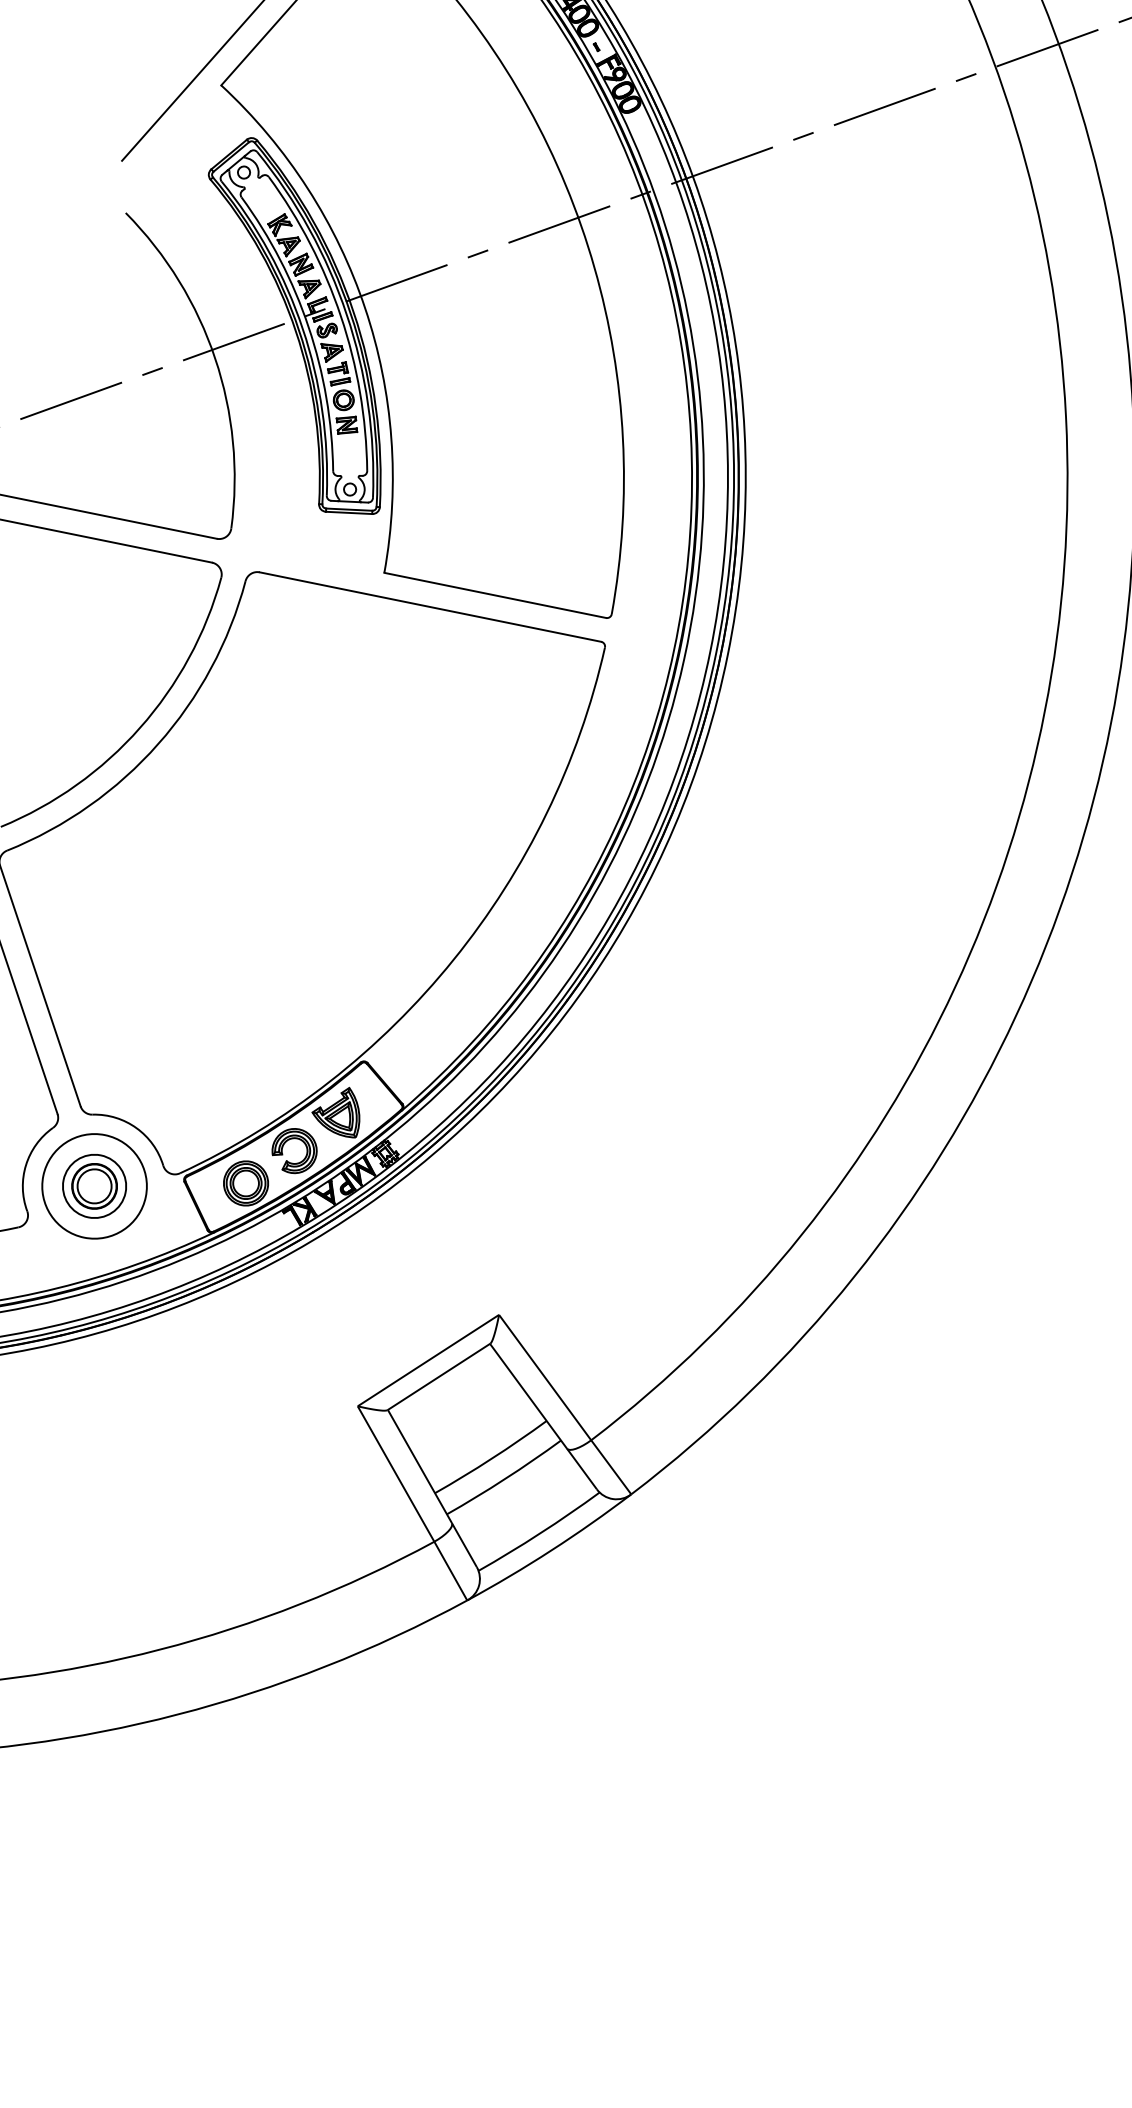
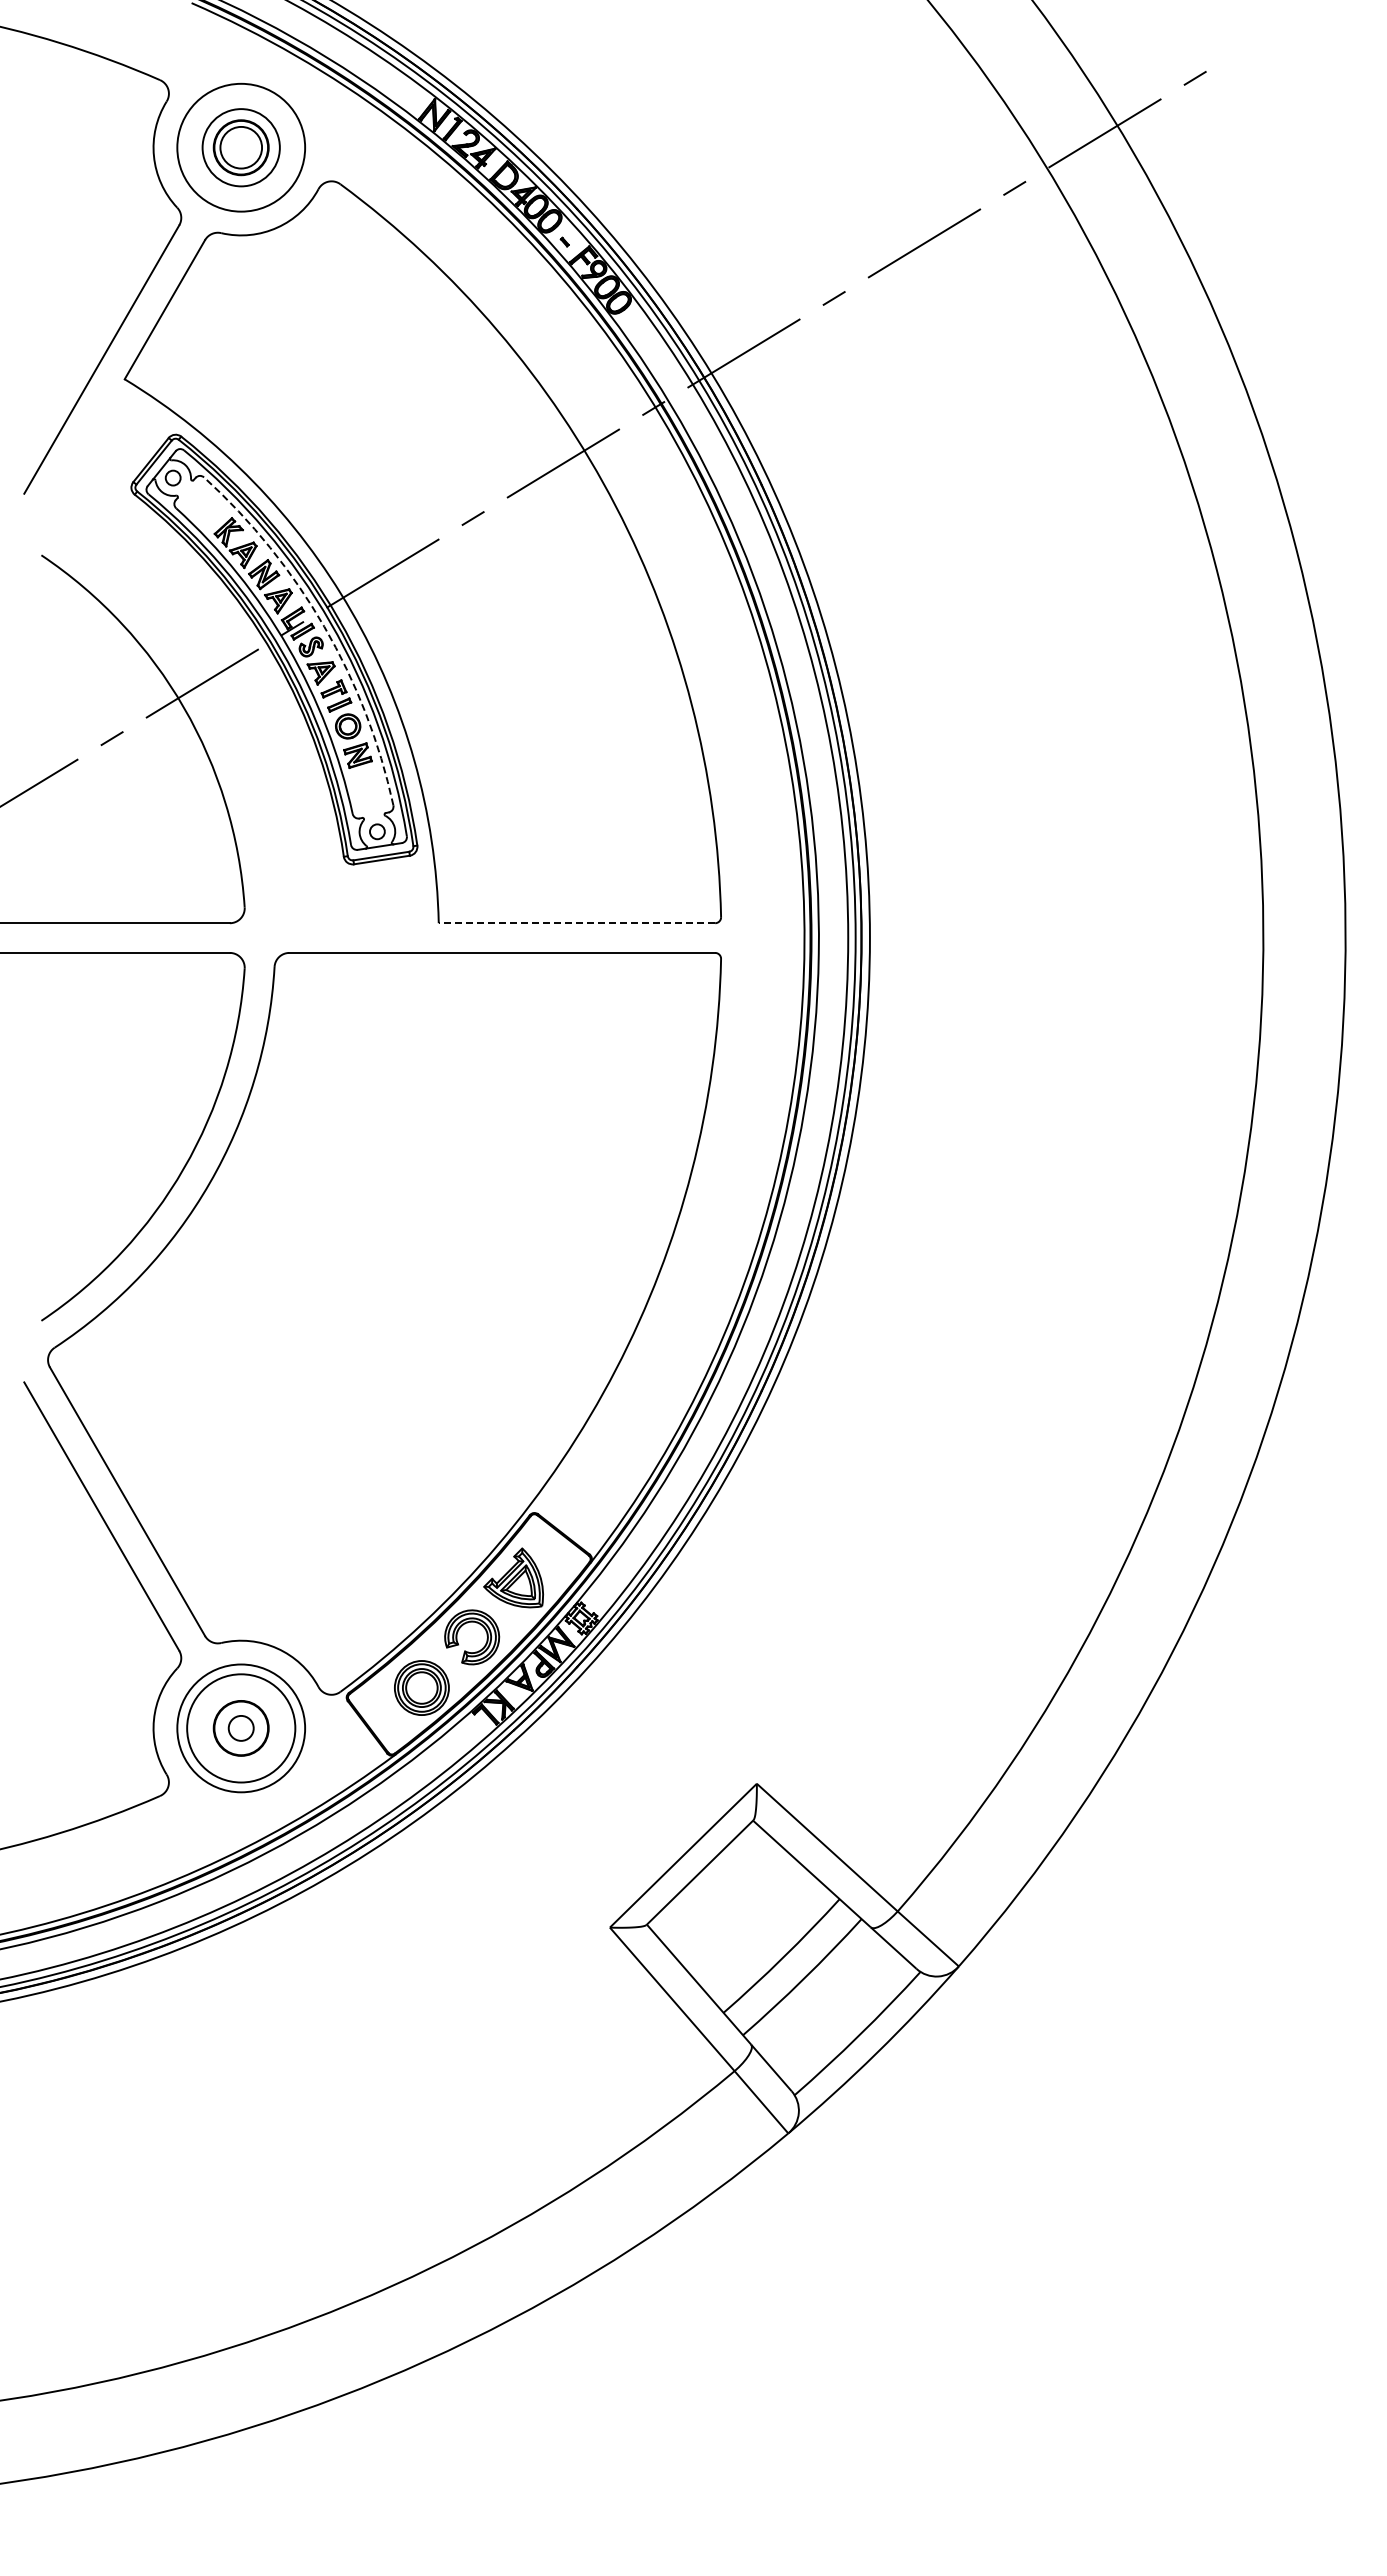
arc: (341, 316) -> (324, 626), solid -> dashed
line: (494, 595) -> (576, 923), solid -> dashed
circle: (93, 1186) -> (240, 1728), size x1.4
circle: (94, 1186) -> (241, 1728), size x0.6

